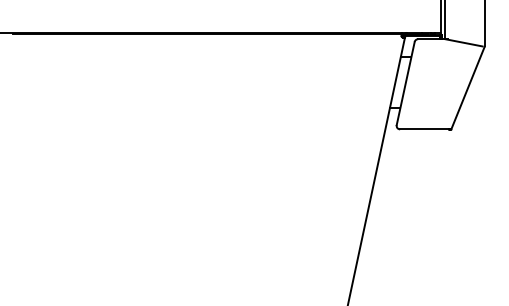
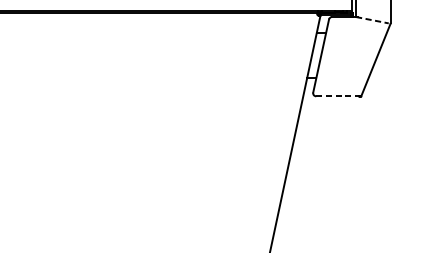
line: (463, 42) -> (371, 19), solid -> dashed
line: (425, 129) -> (338, 96), solid -> dashed

